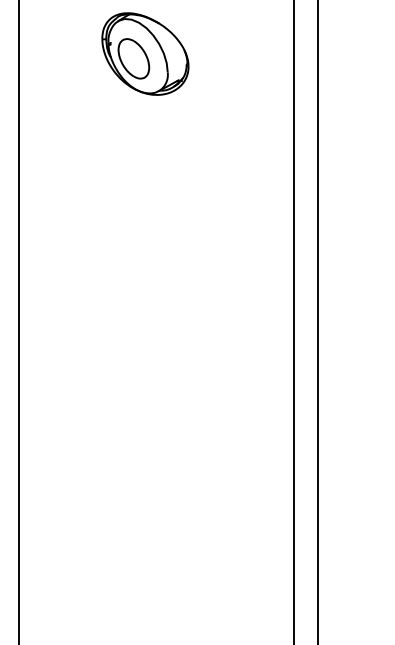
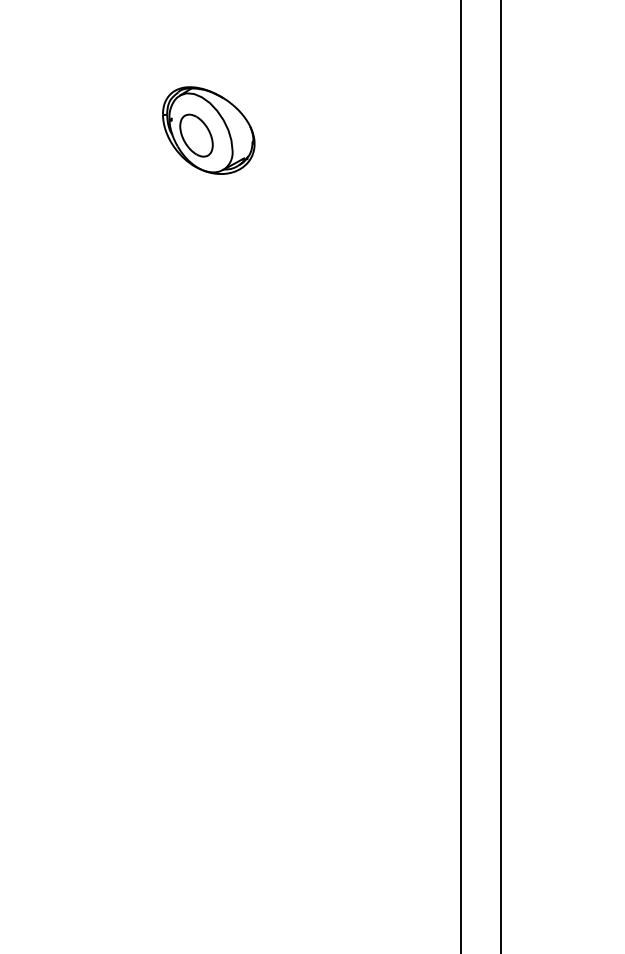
part: (145, 53) -> (208, 129), size x0.62

